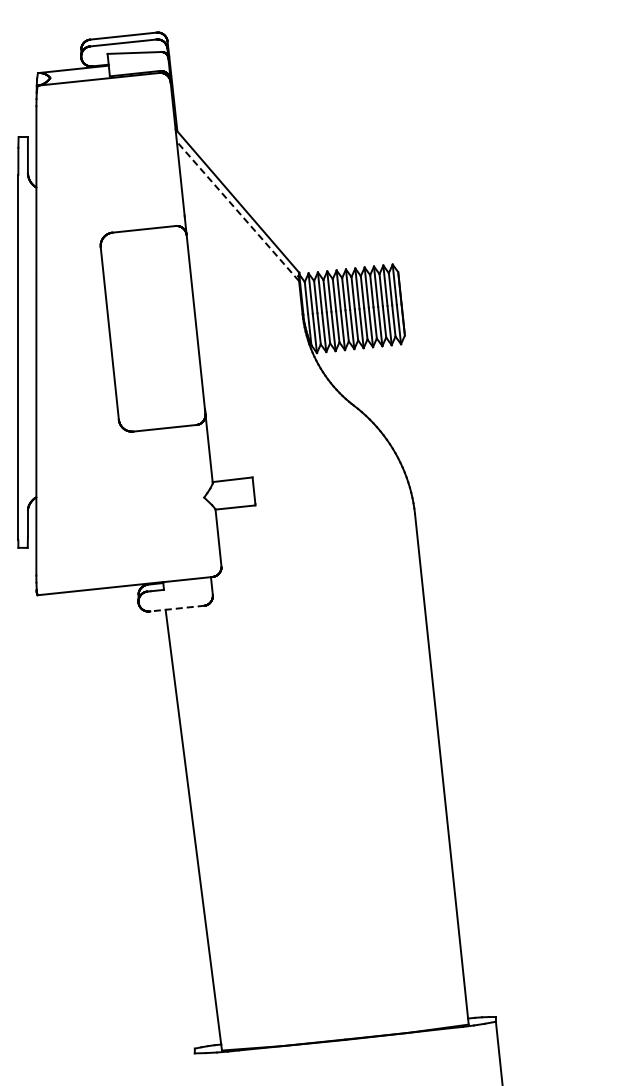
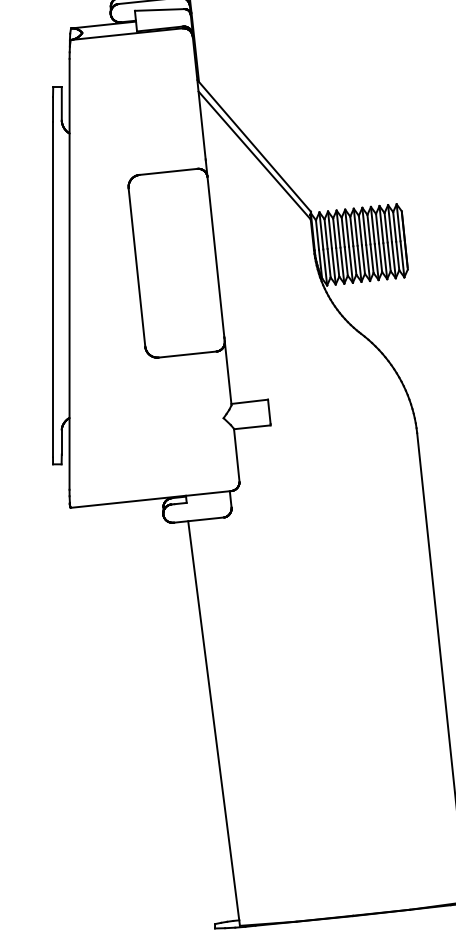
line: (238, 211) -> (255, 155), dashed -> solid
line: (176, 608) -> (198, 520), dashed -> solid

